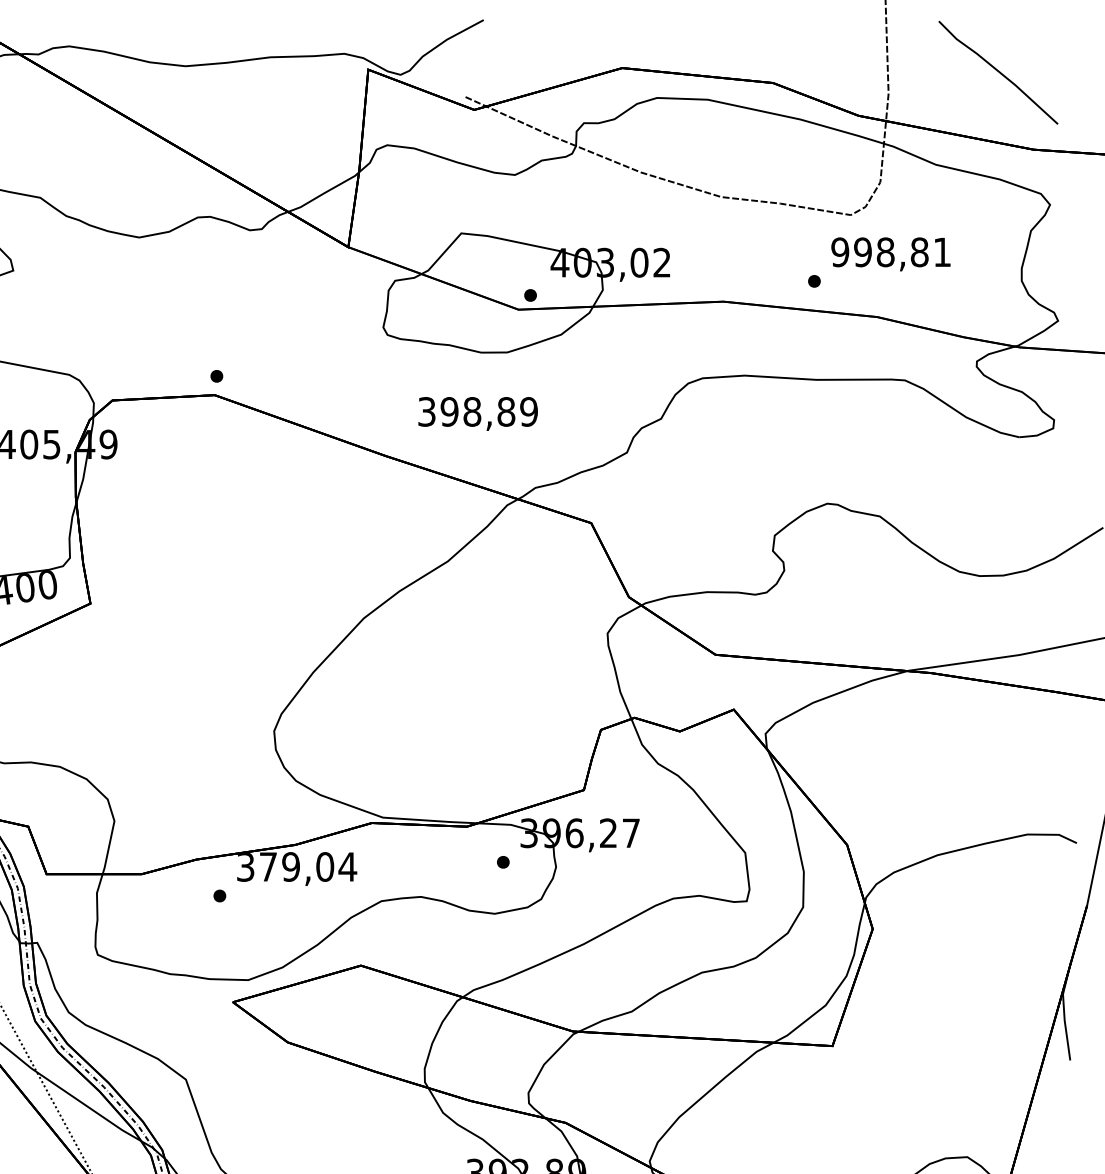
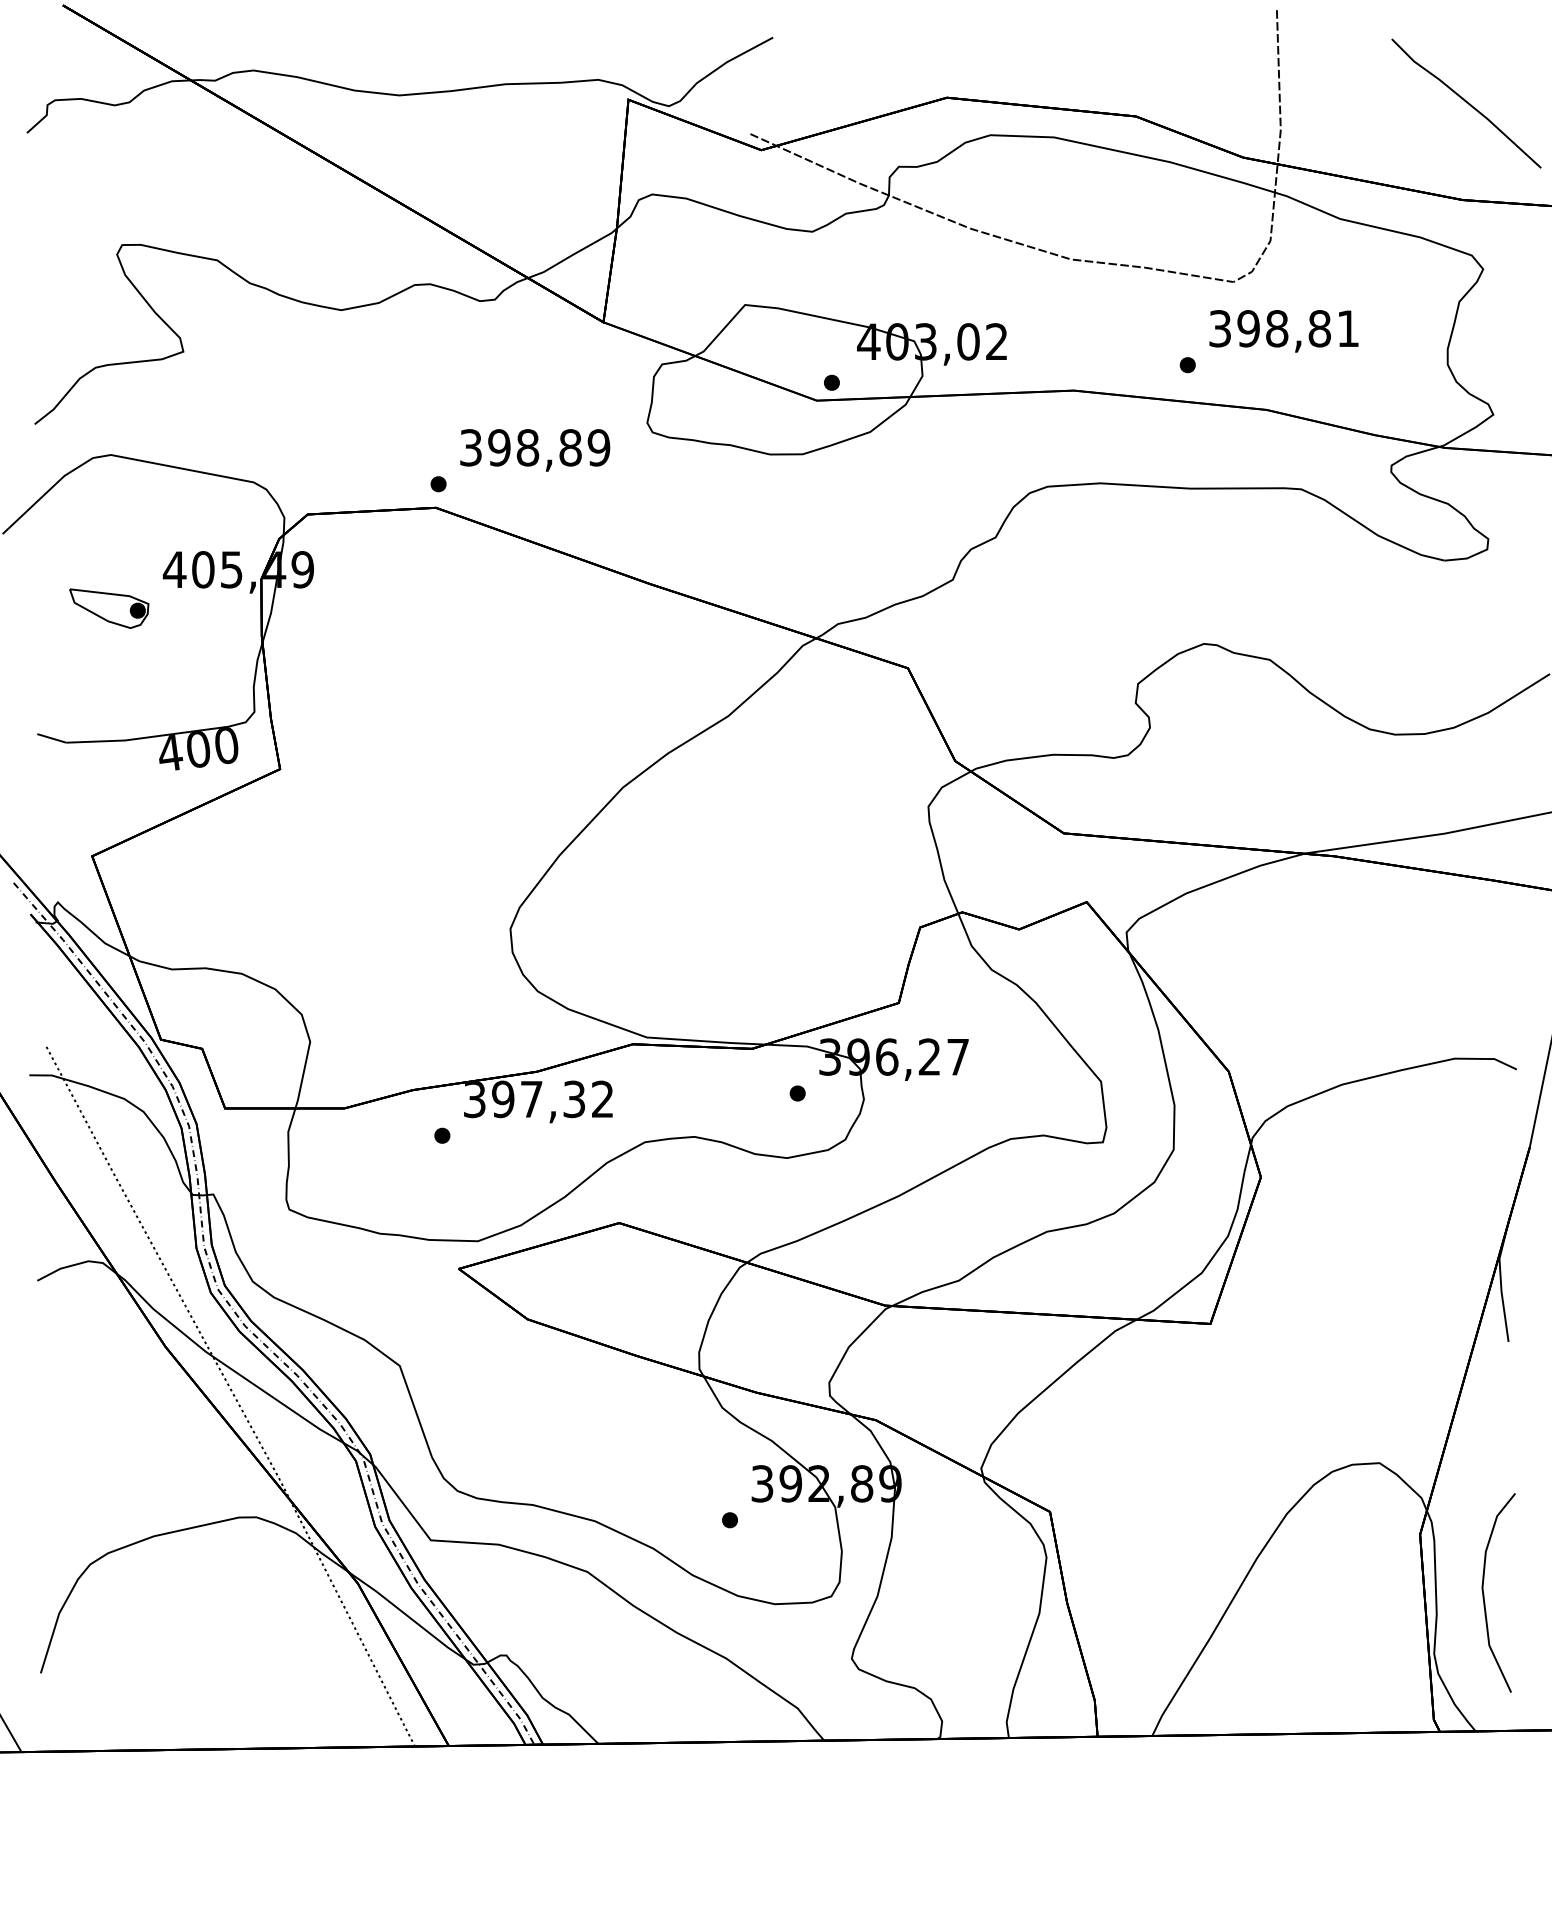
line: (998, 72) -> (1466, 103), moved
text: (840, 252) -> (1220, 328), 998,81 -> 398,81
text: (478, 414) -> (535, 450), moved
text: (308, 867) -> (553, 1099), 379,04 -> 397,32

